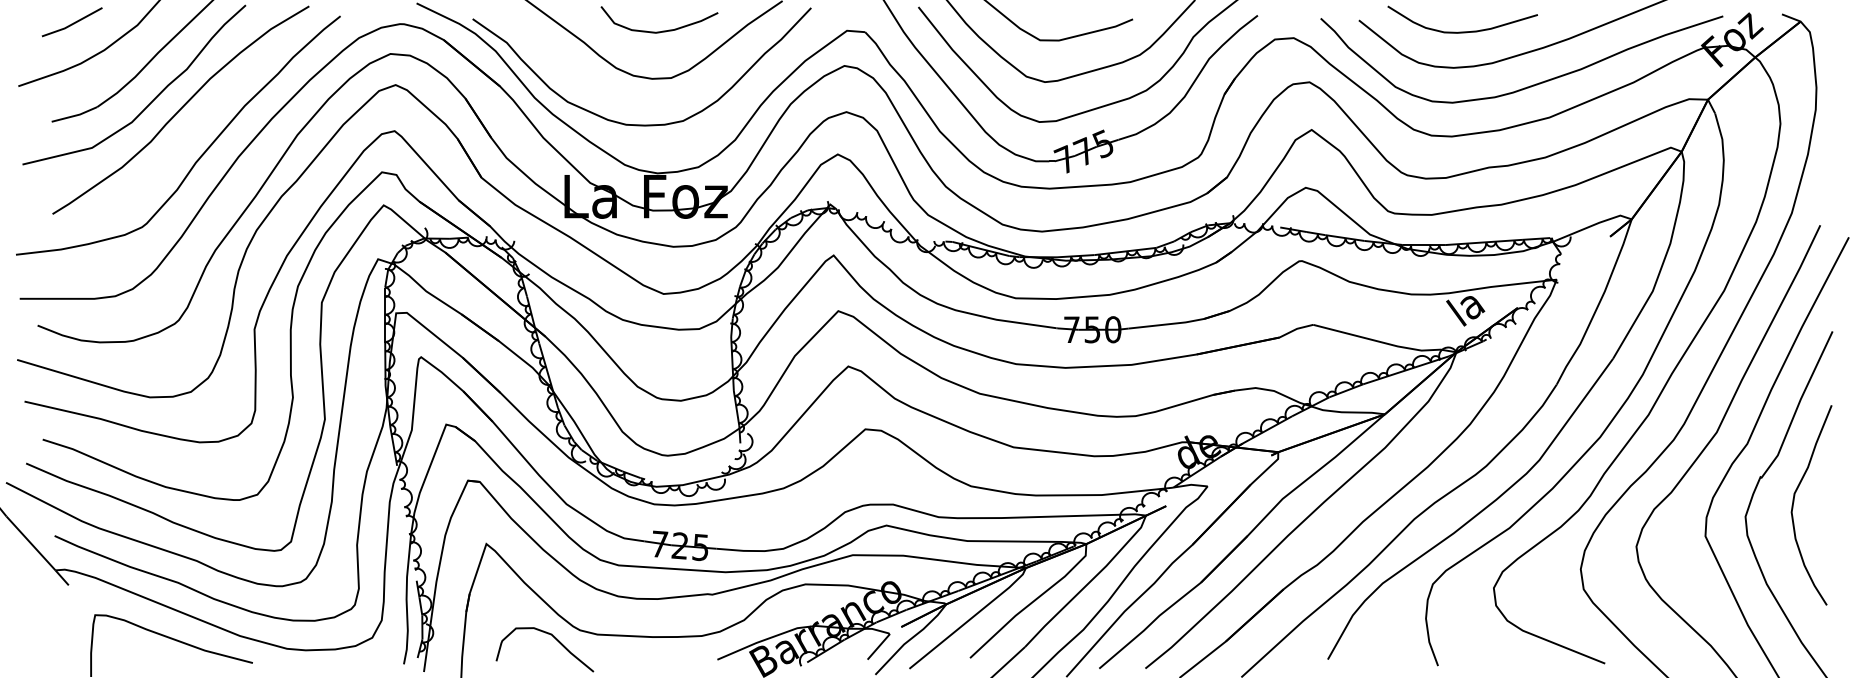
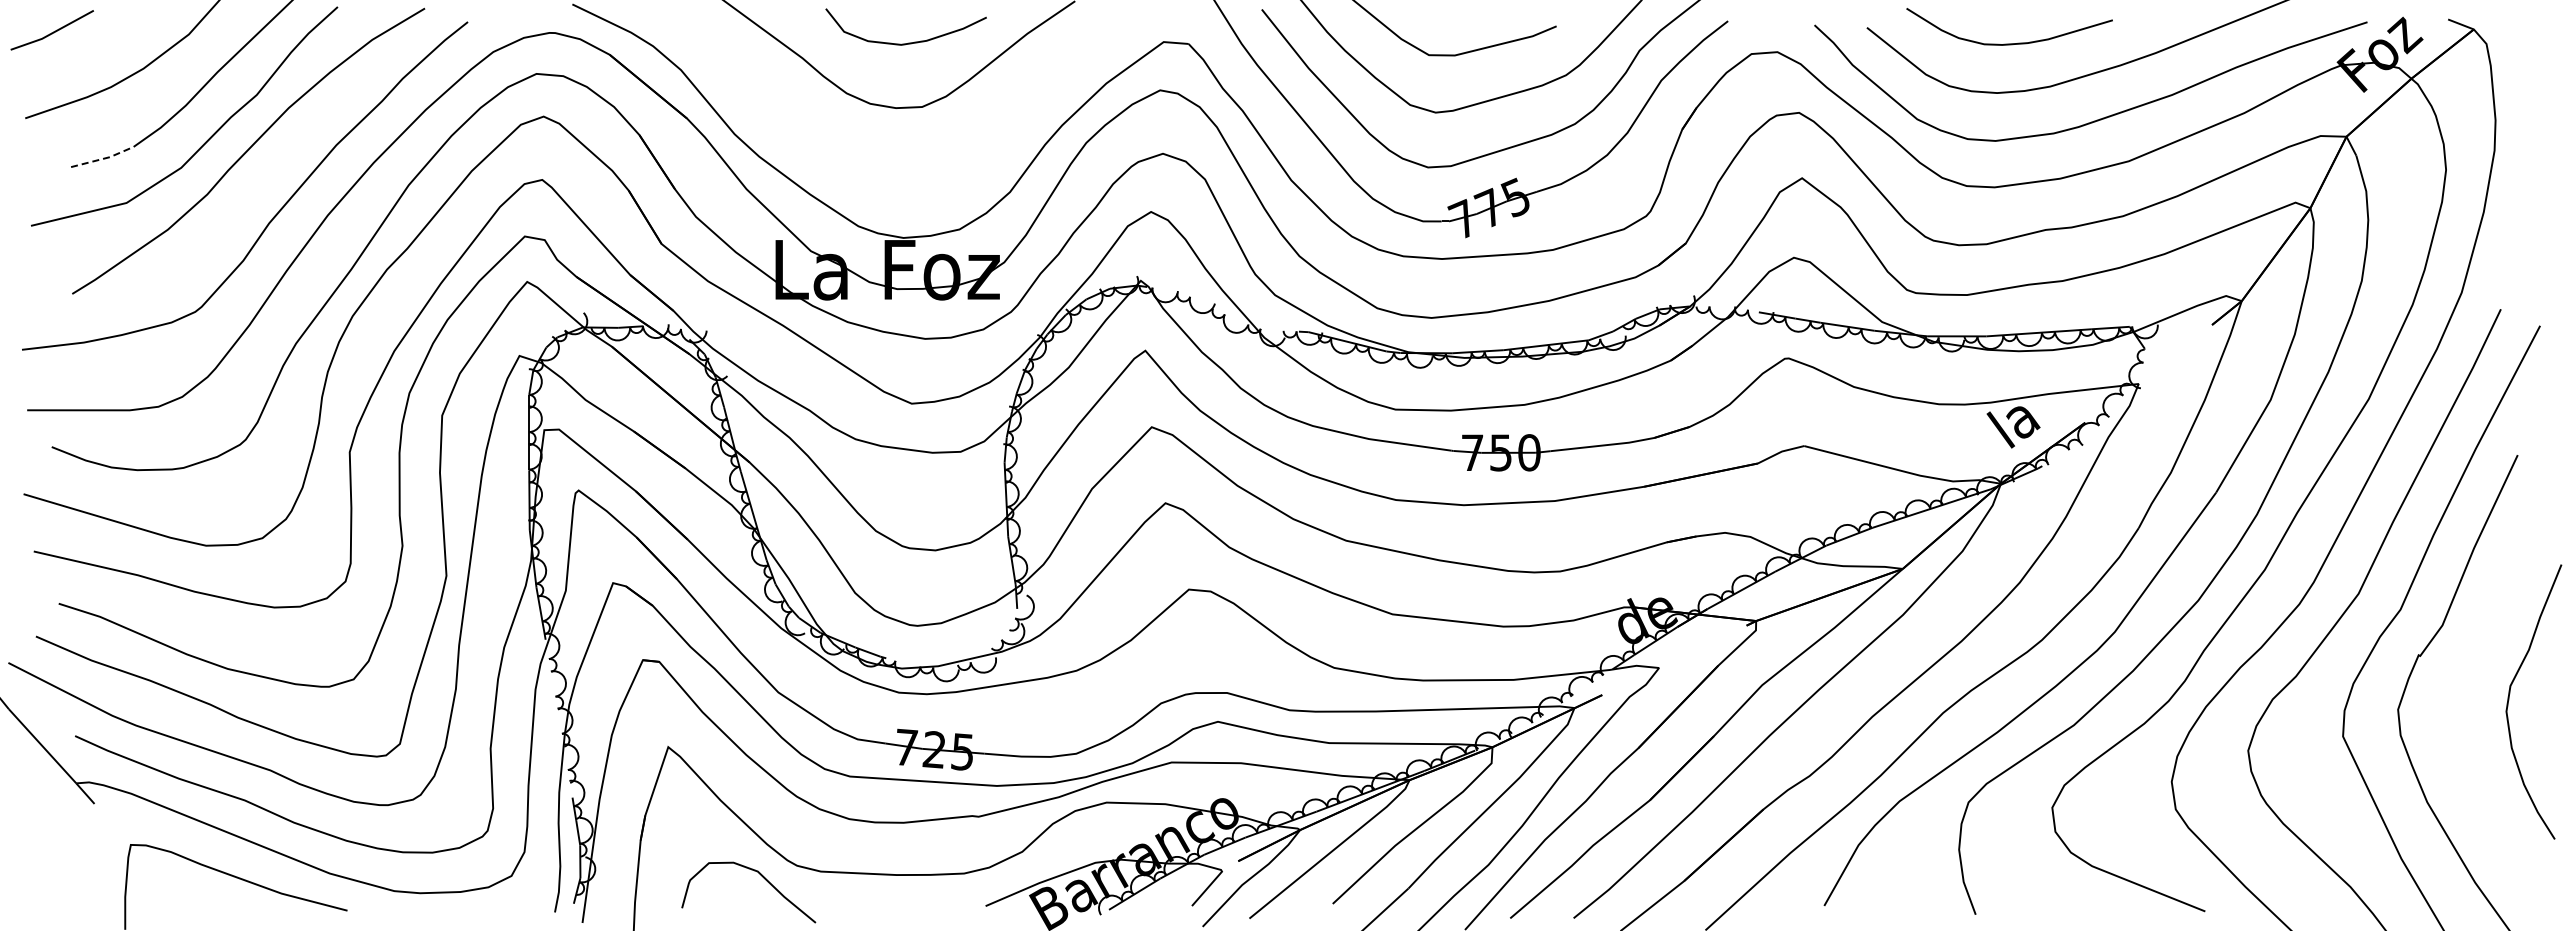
line: (71, 23) -> (51, 32), moved
line: (75, 115) -> (103, 158), solid -> dashed
curve: (636, 124) -> (874, 170), removed
curve: (1793, 504) -> (2509, 700), moved

